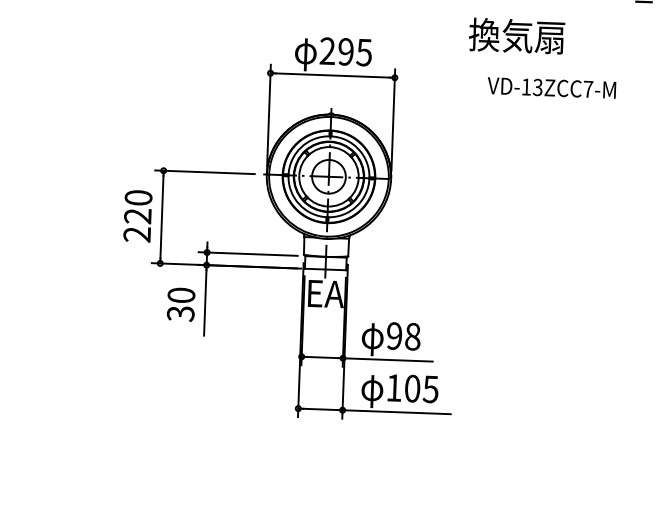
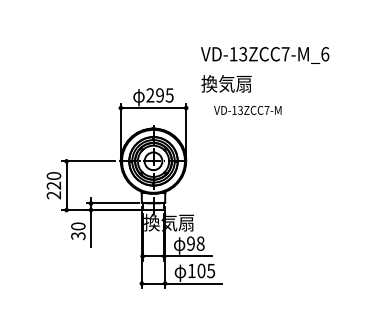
text: (516, 35) -> (226, 83), moved
text: (551, 86) -> (247, 109), moved
text: (353, 294) -> (168, 222), EA -> 換気扇

